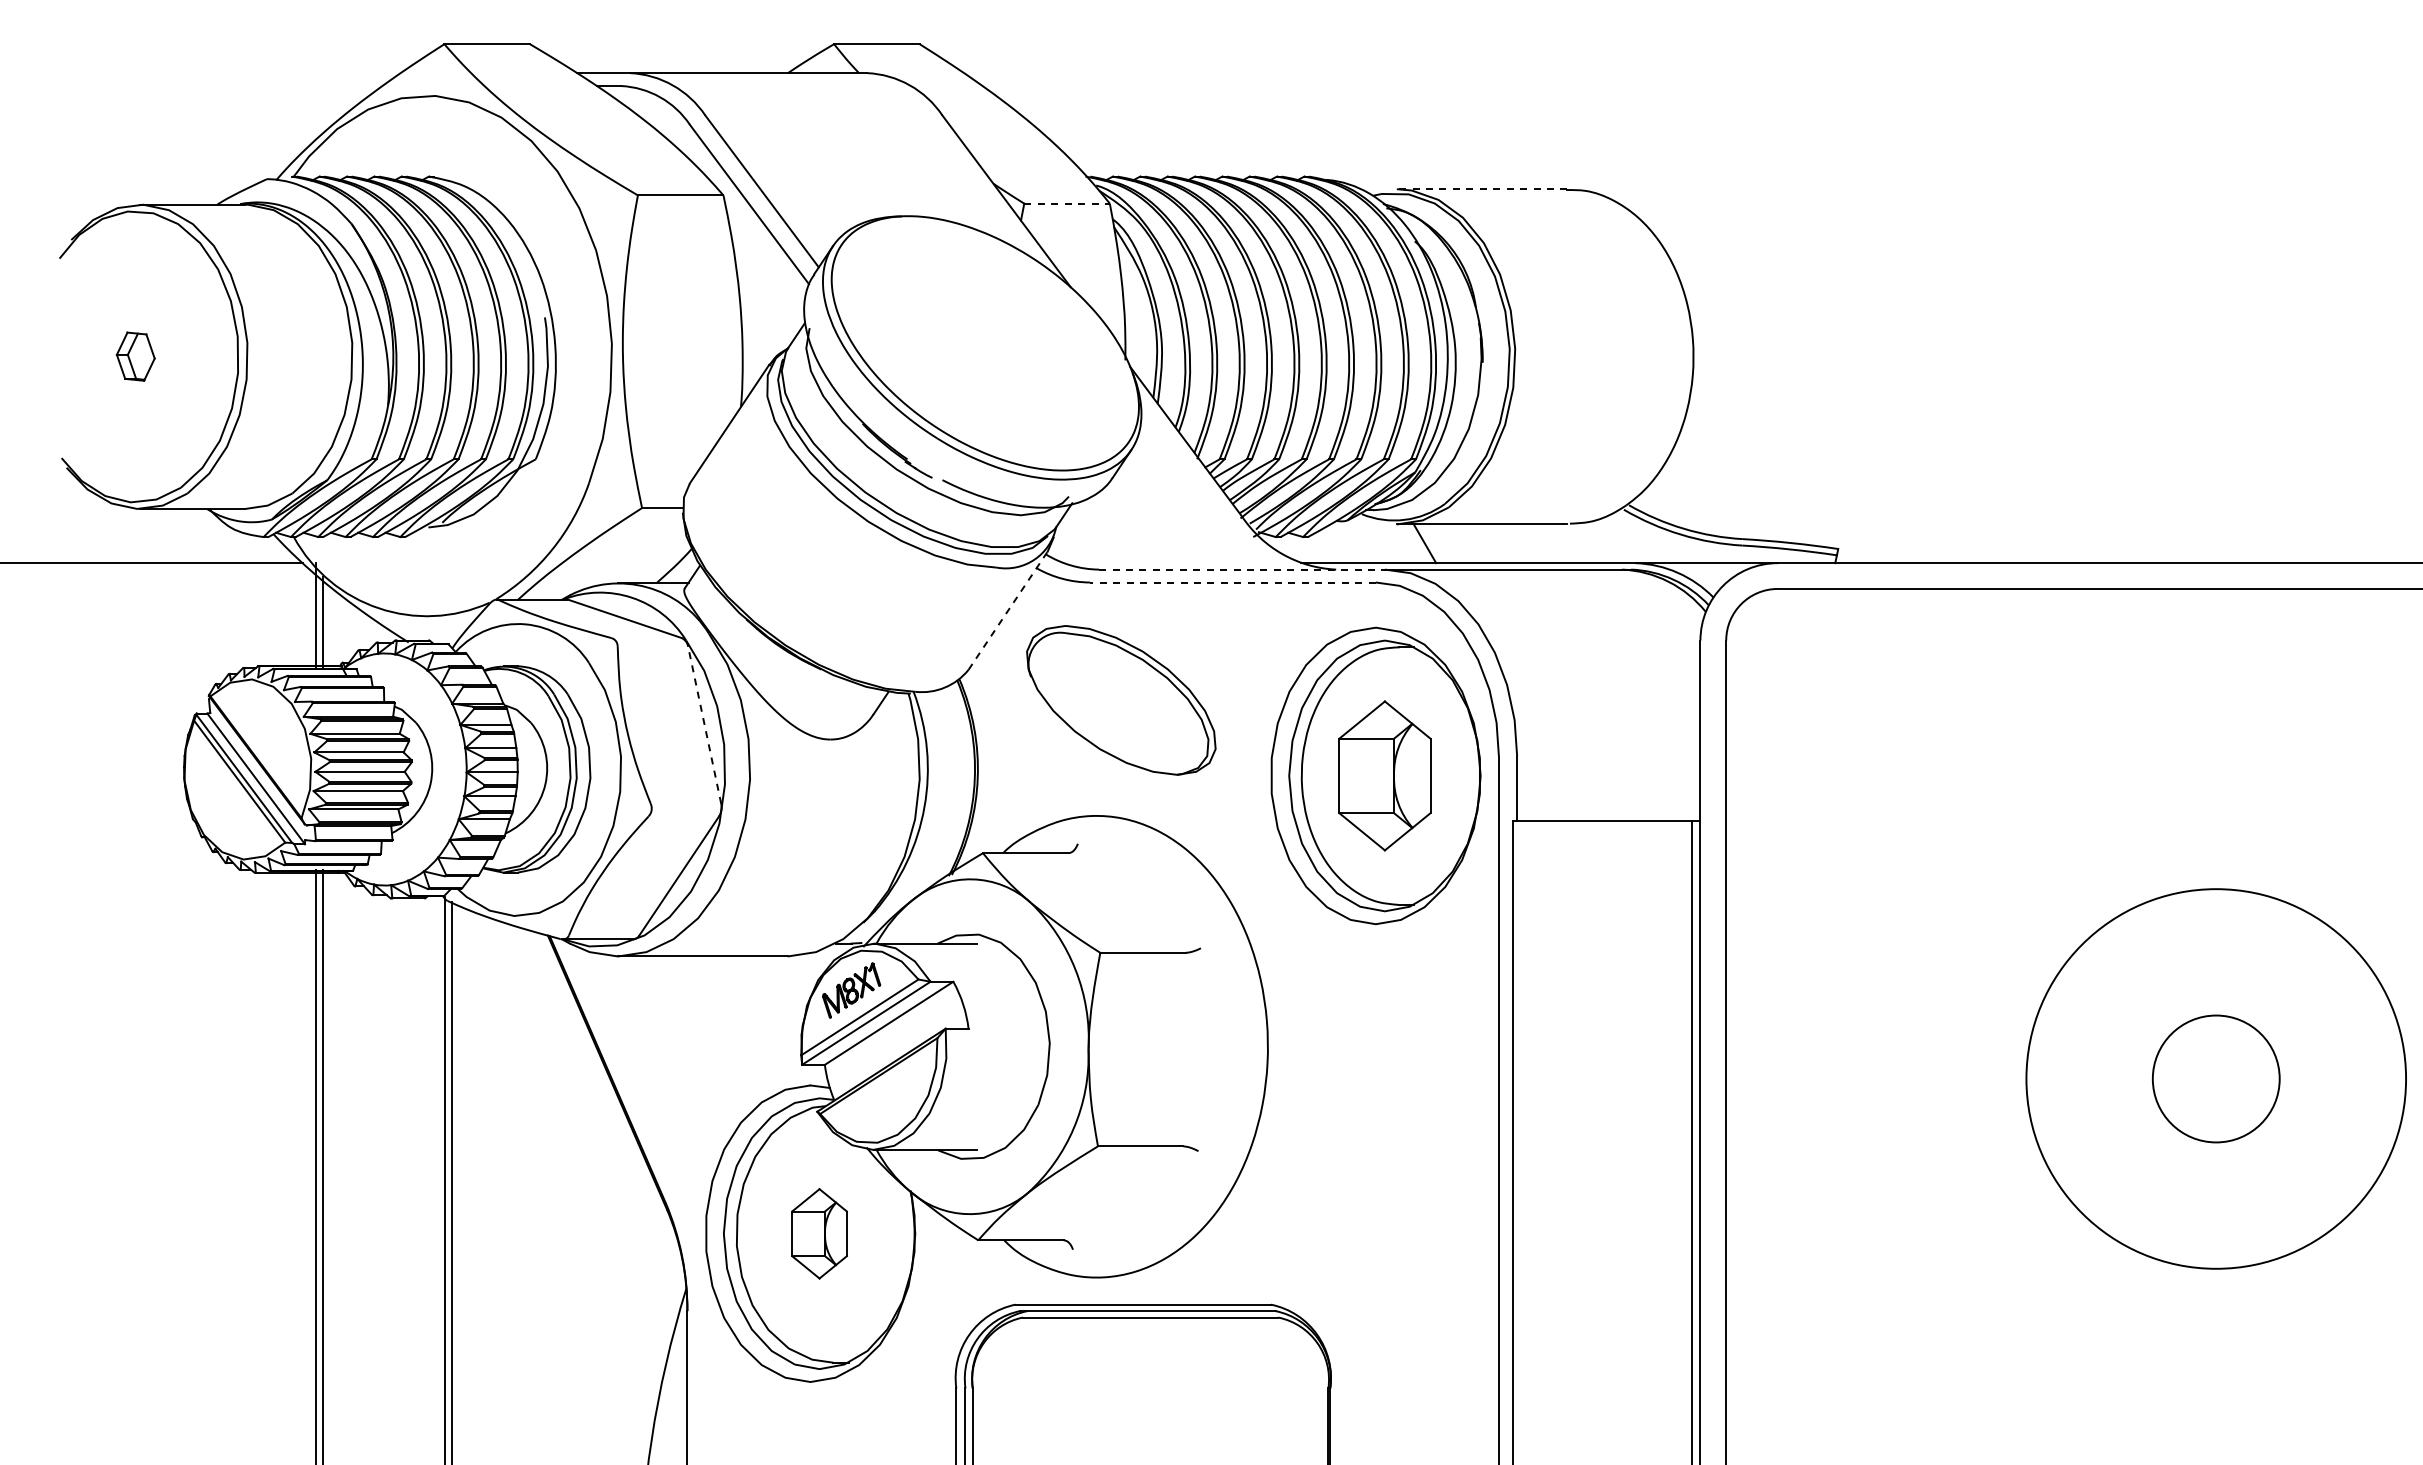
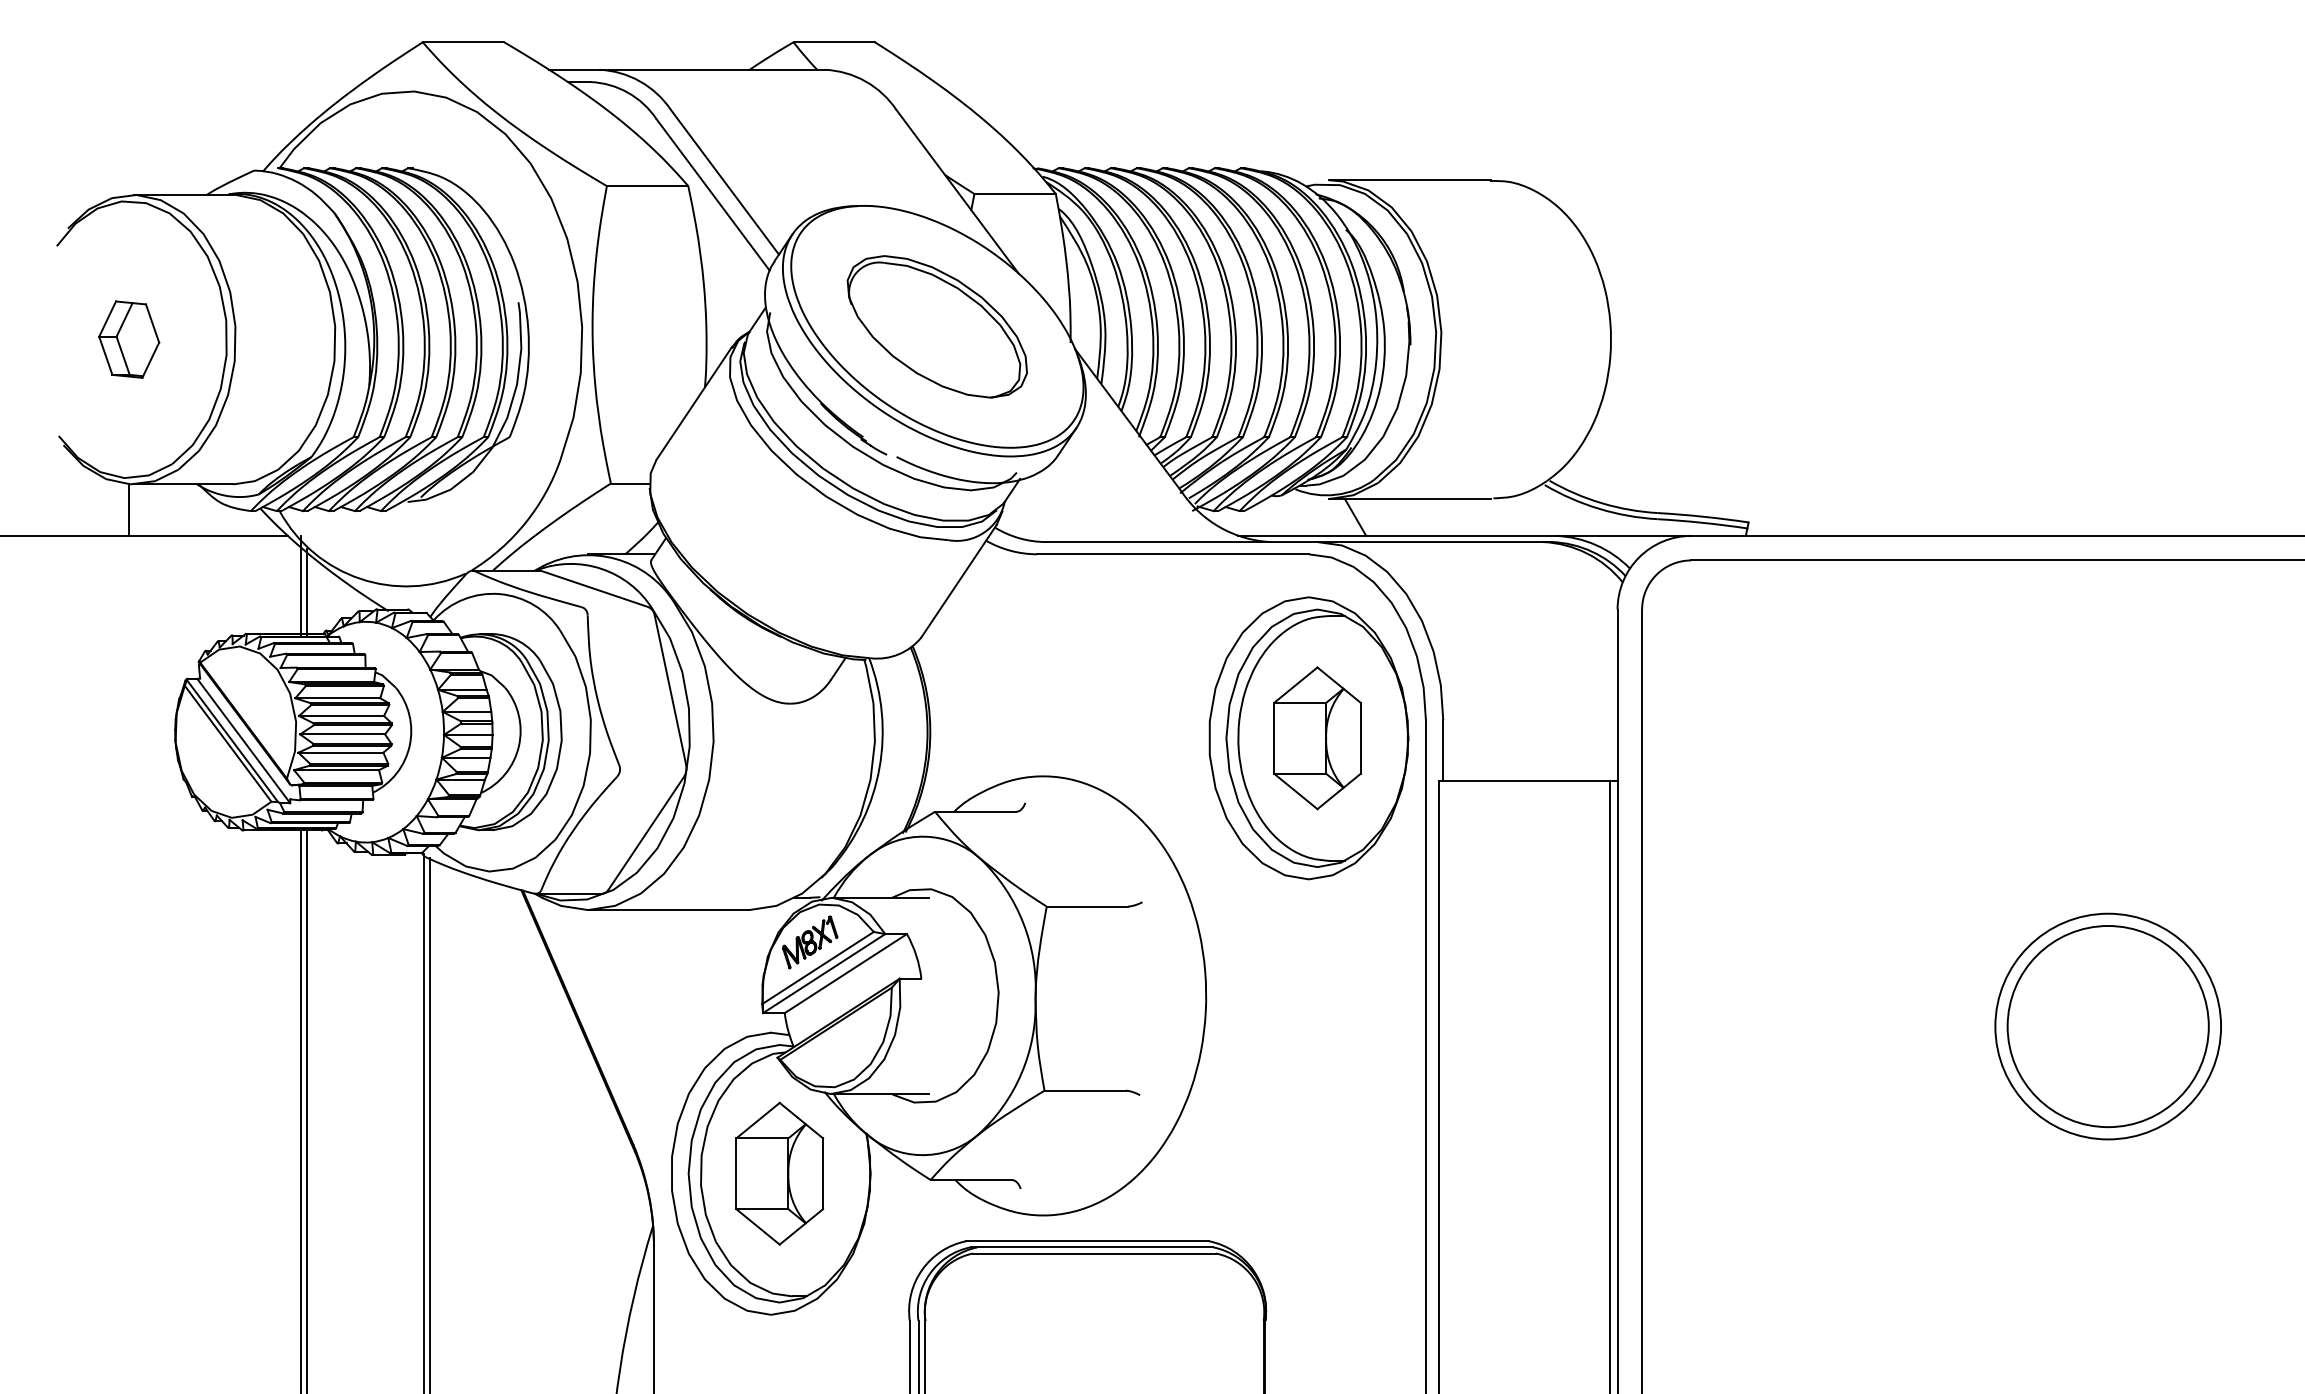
line: (1481, 189) -> (1409, 180), dashed -> solid
line: (1067, 203) -> (1015, 193), dashed -> solid
part: (135, 356) -> (129, 339), size x1.67
line: (135, 535) -> (129, 509), added
line: (1242, 569) -> (1181, 541), dashed -> solid
line: (1232, 582) -> (1172, 554), dashed -> solid
line: (1008, 610) -> (959, 580), dashed -> solid
part: (1121, 700) -> (937, 326), moved
line: (704, 724) -> (670, 689), dashed -> solid
circle: (2215, 1078) -> (2107, 1026), size x0.62
circle: (2216, 1078) -> (2108, 1026), size x1.67
part: (819, 1233) -> (779, 1173), size x1.67

